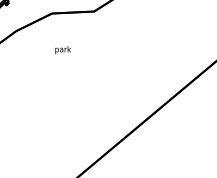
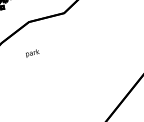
text: (62, 49) -> (32, 53), moved

